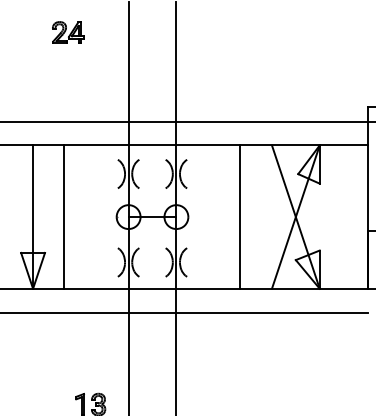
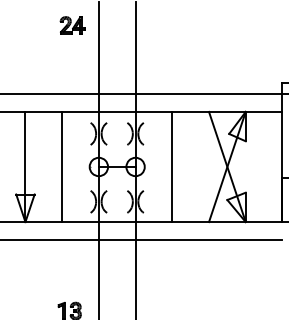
part: (68, 32) -> (72, 25), moved
line: (64, 216) -> (62, 166), moved
line: (240, 216) -> (172, 166), moved

